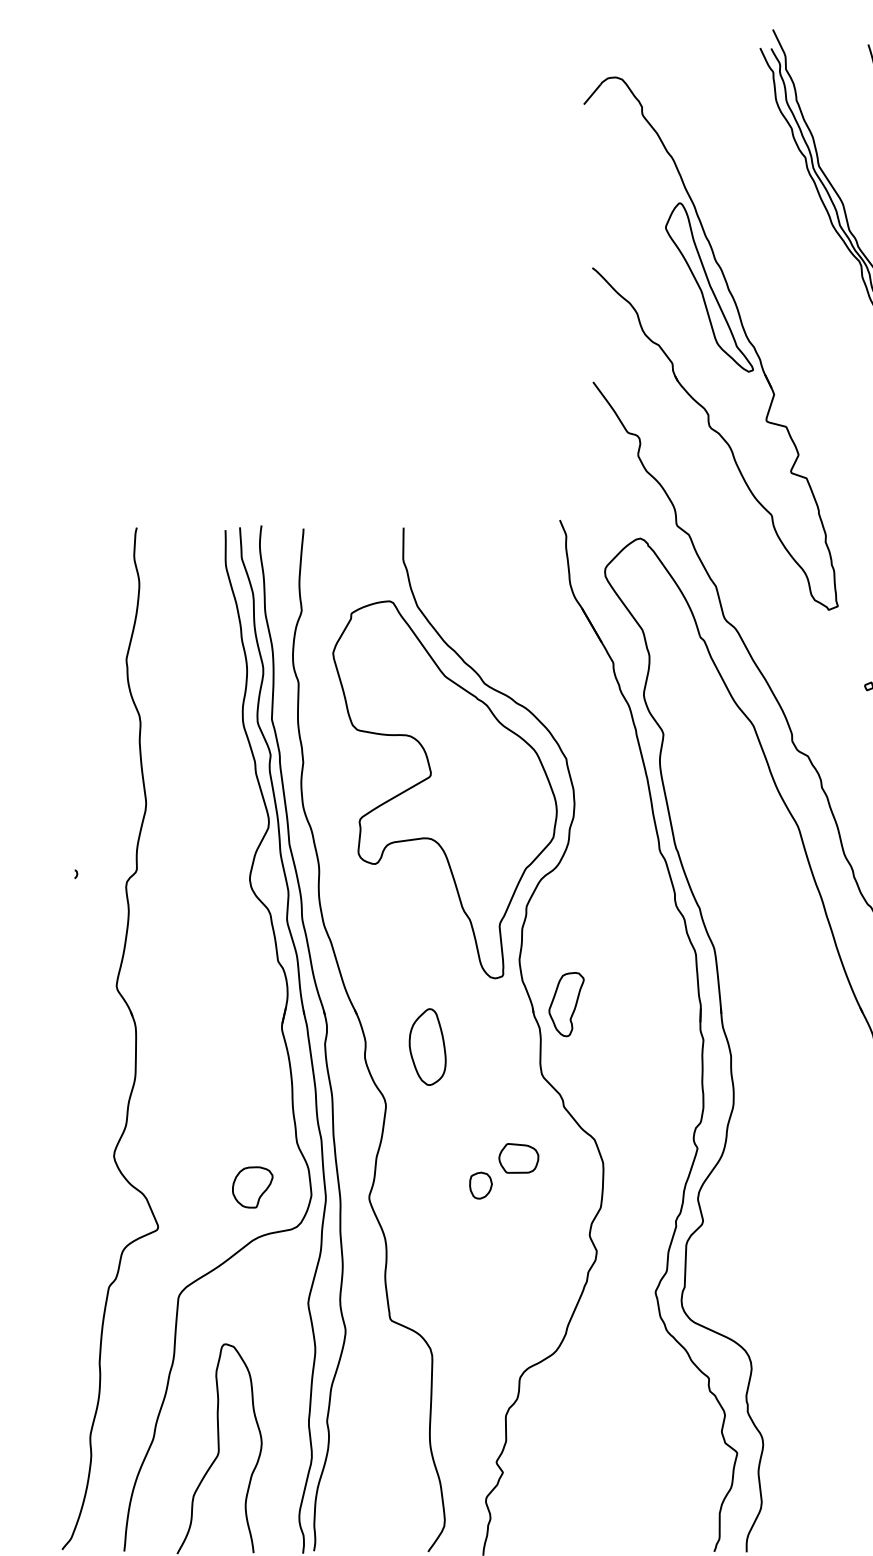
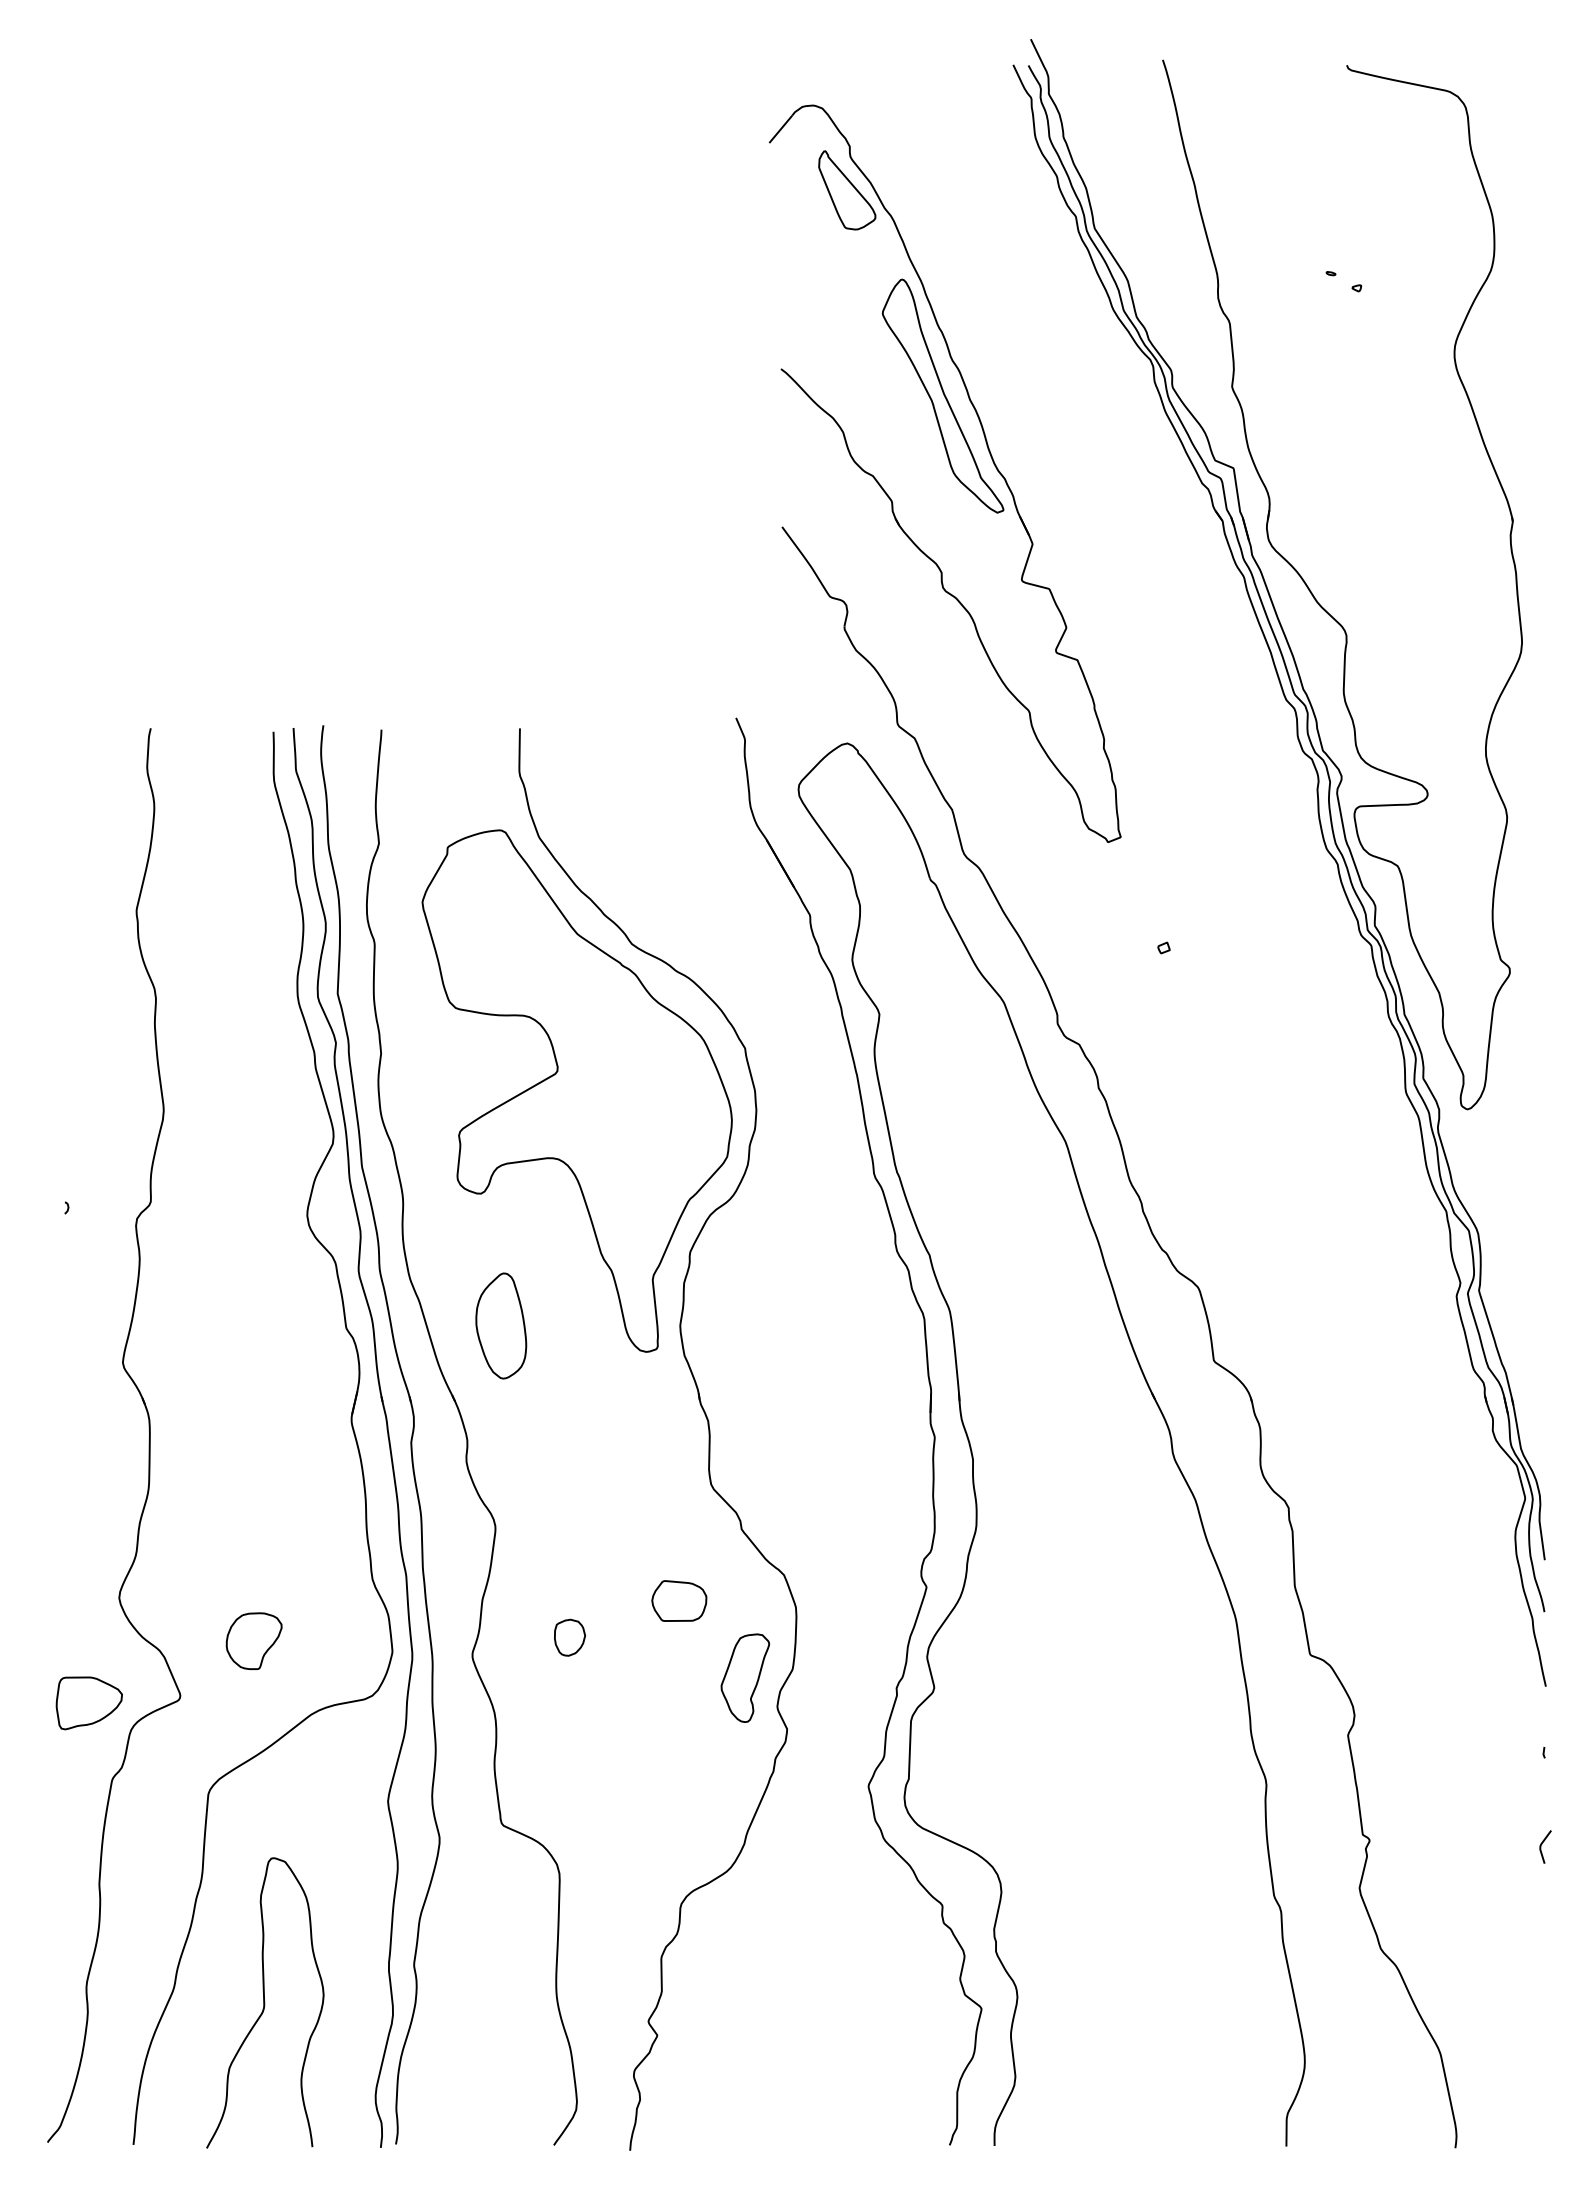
part: (640, 138) -> (847, 190), added
part: (566, 1004) -> (745, 1677), moved
part: (427, 1046) -> (501, 1325), moved
part: (481, 1185) -> (570, 1637), moved
part: (252, 1186) -> (253, 1640), moved
part: (91, 1232) -> (88, 1703), added

